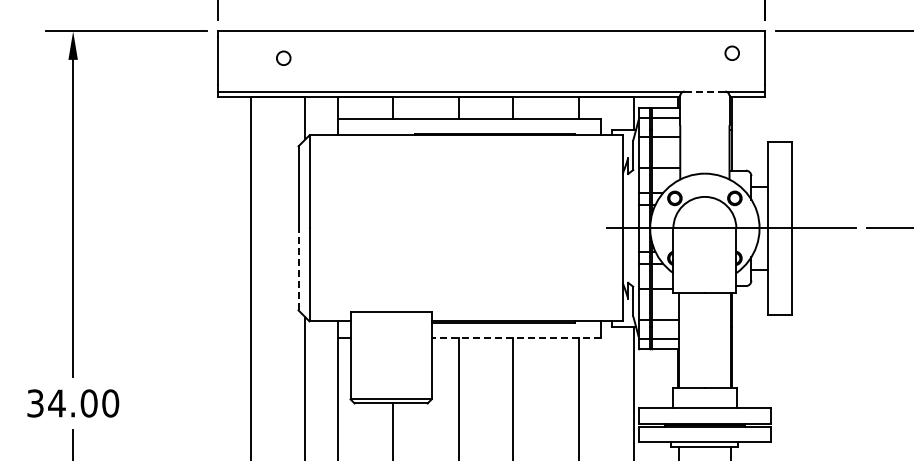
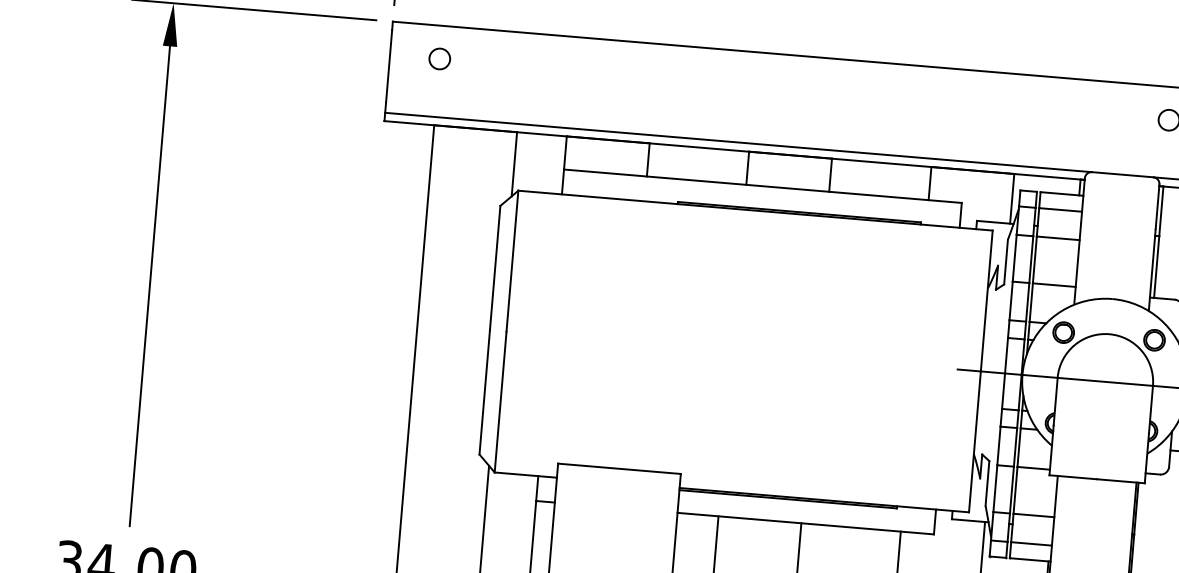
circle: (283, 57) -> (439, 57), moved
line: (704, 91) -> (1122, 174), dashed -> solid
line: (298, 268) -> (484, 390), dashed -> solid
line: (516, 337) -> (806, 523), dashed -> solid

